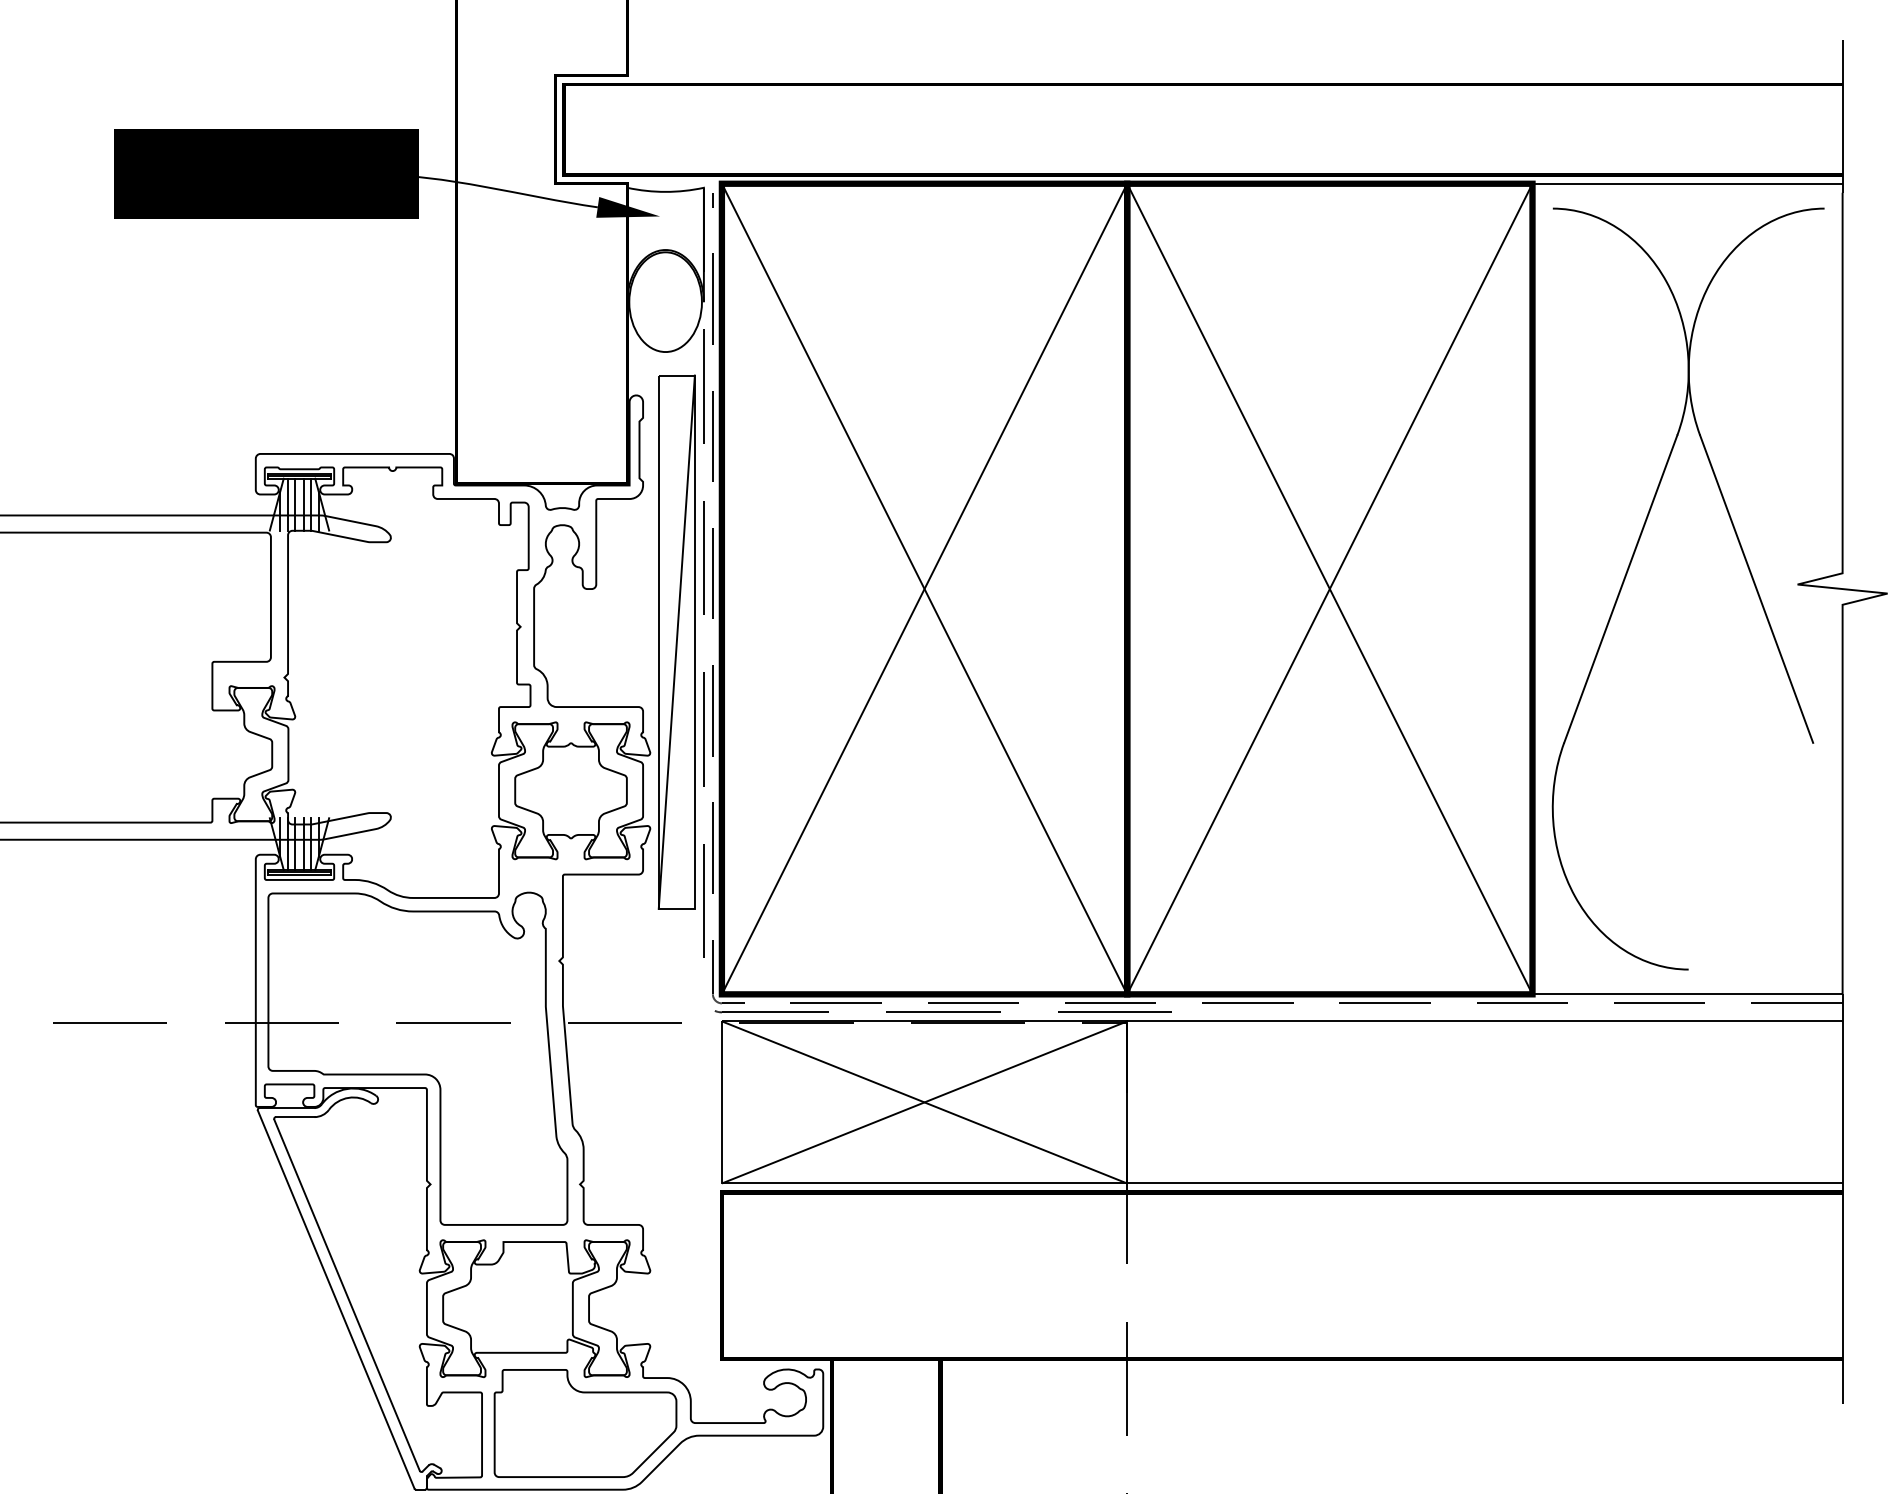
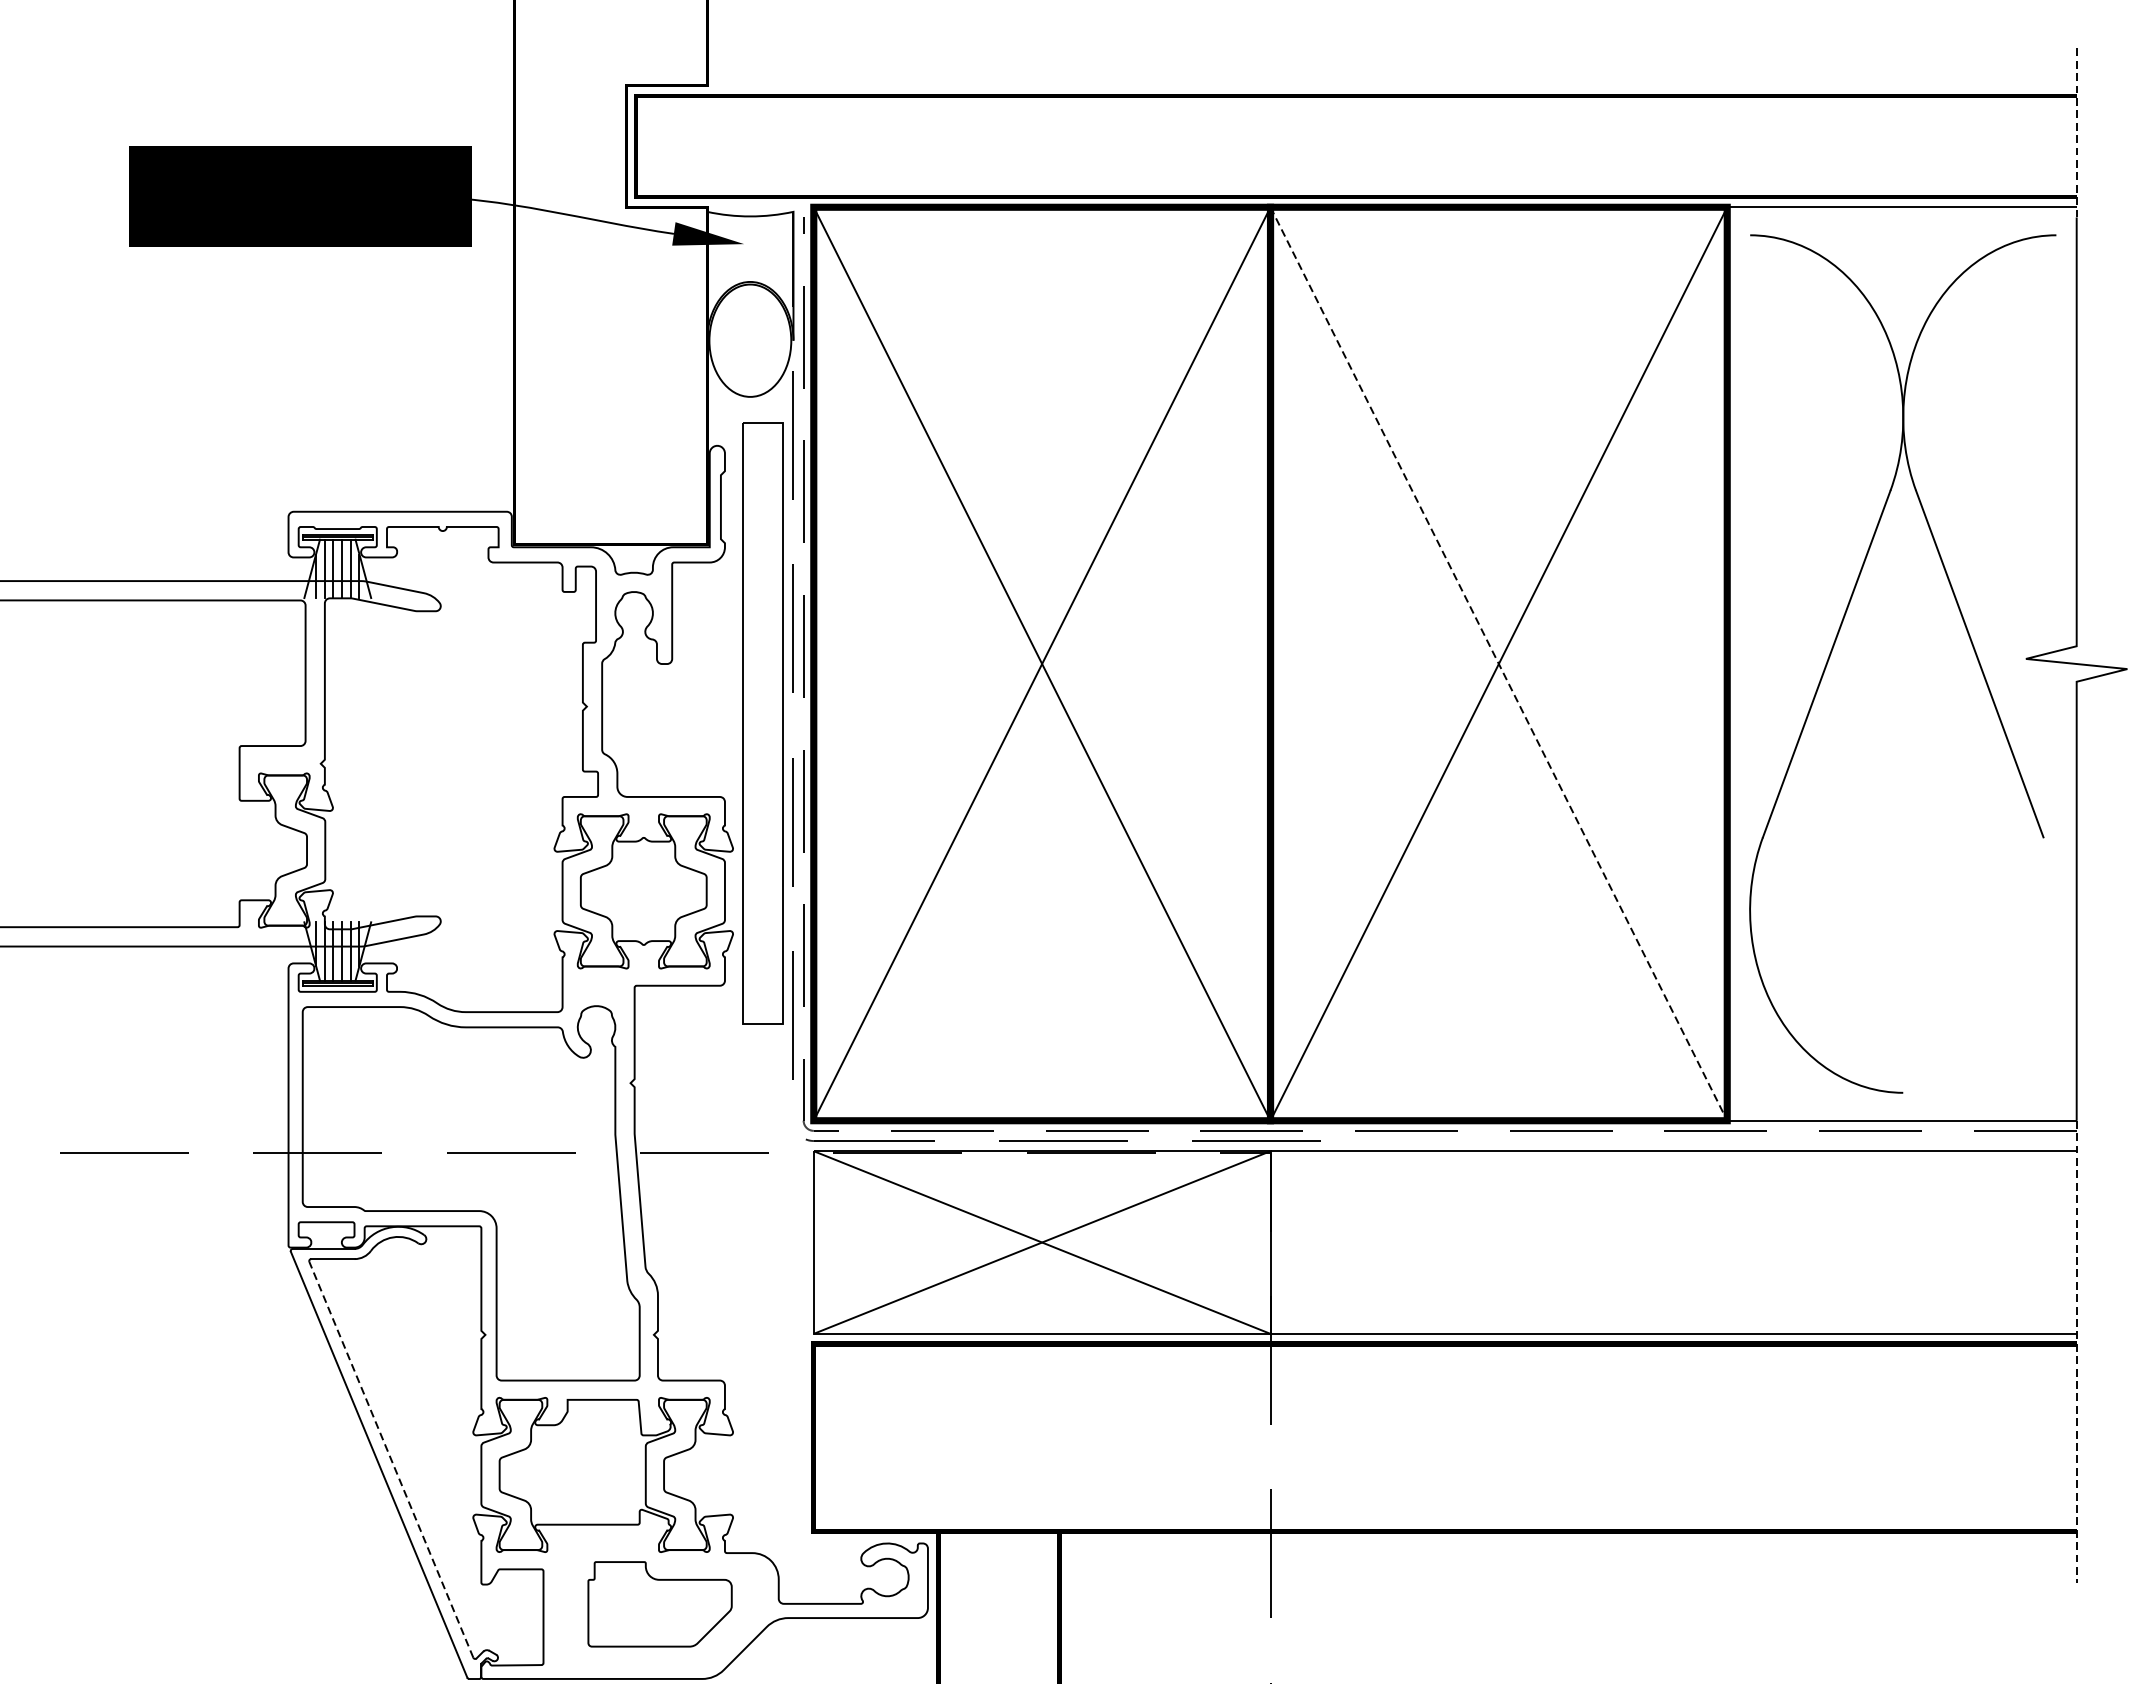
line: (1842, 116) -> (2076, 131), solid -> dashed
line: (1330, 589) -> (1499, 664), solid -> dashed
line: (676, 641) -> (762, 723), removed
line: (1842, 1199) -> (2076, 1351), solid -> dashed
line: (346, 1294) -> (390, 1458), solid -> dashed
part: (585, 1423) -> (660, 1604), size x0.7

